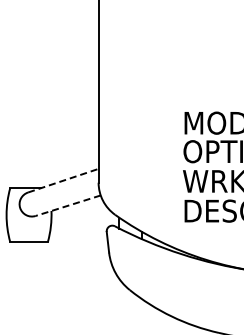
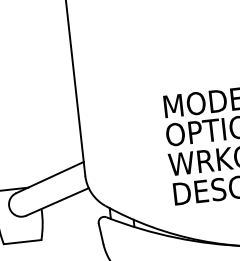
line: (63, 180) -> (50, 177), dashed -> solid
line: (67, 205) -> (56, 201), dashed -> solid

